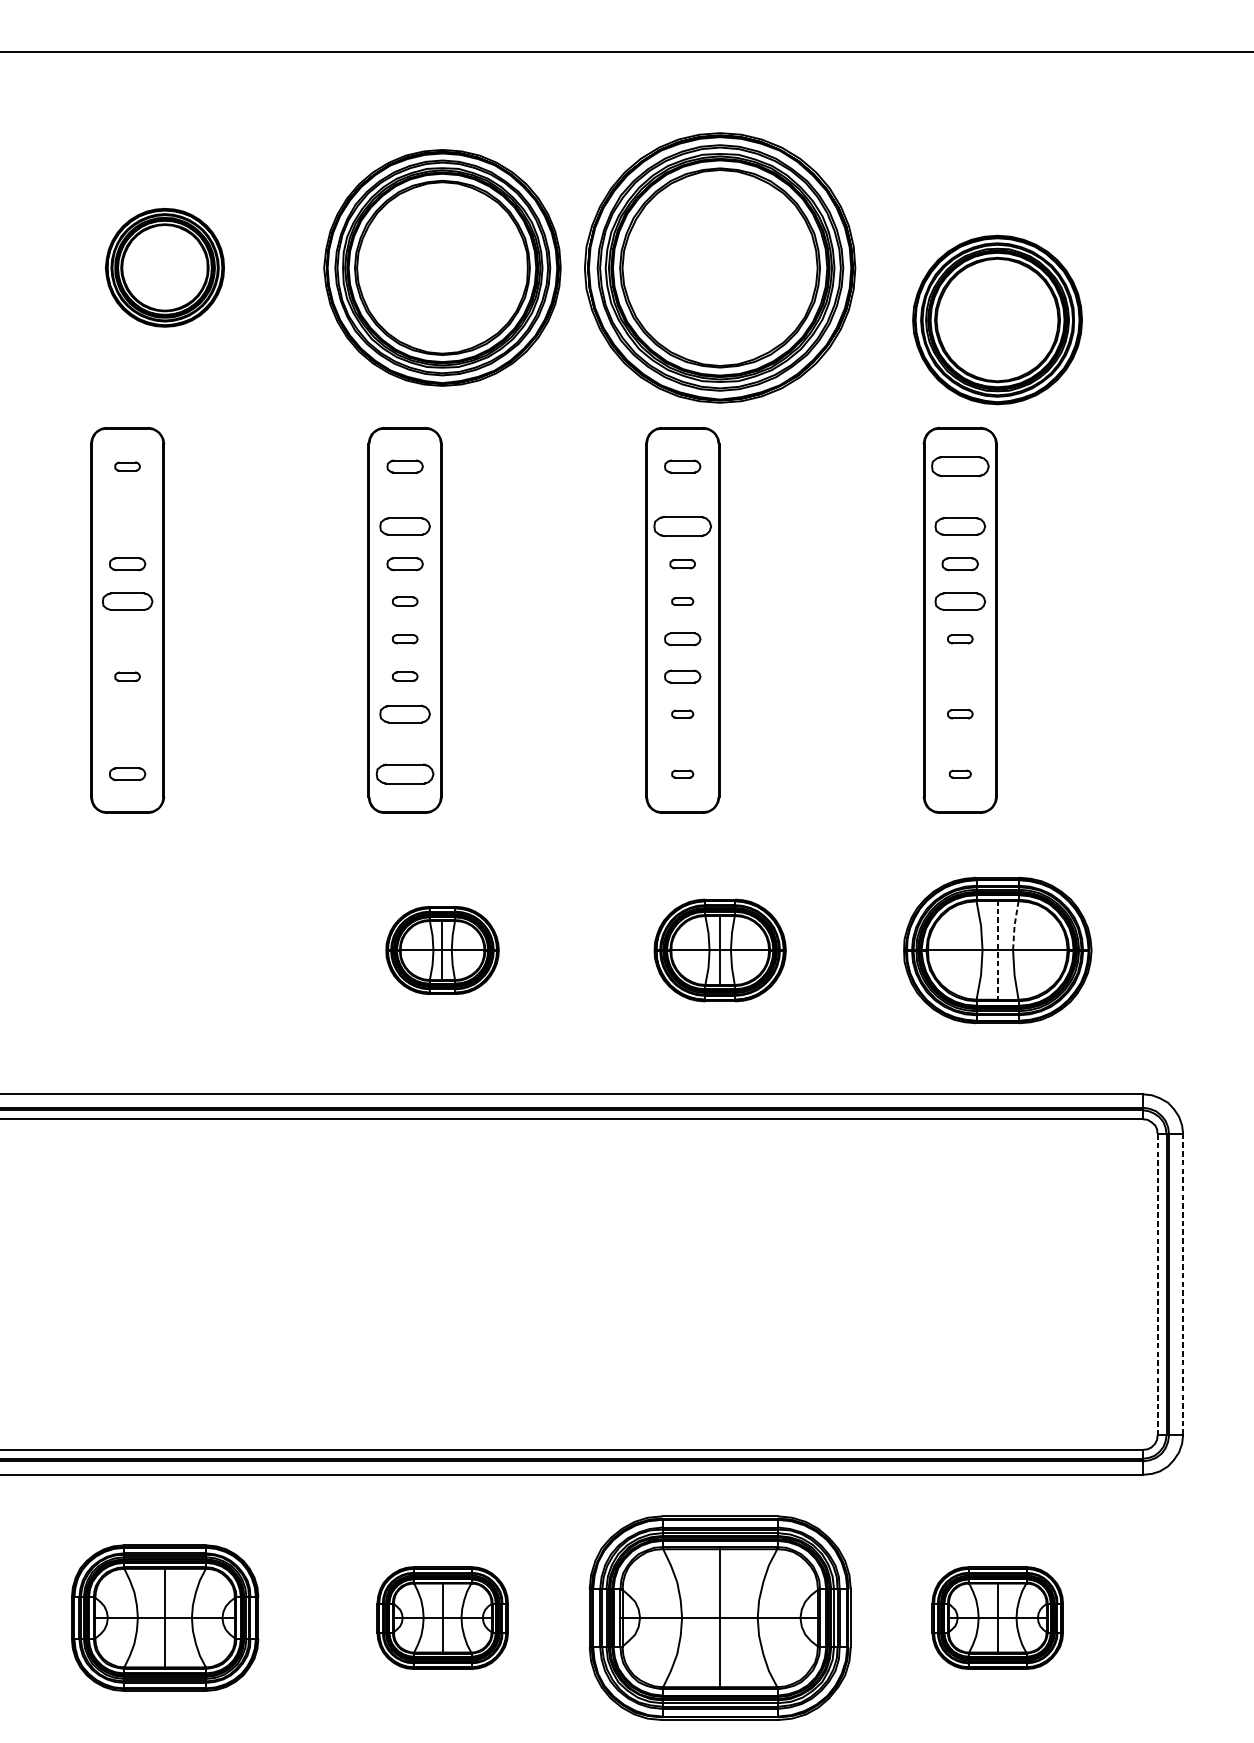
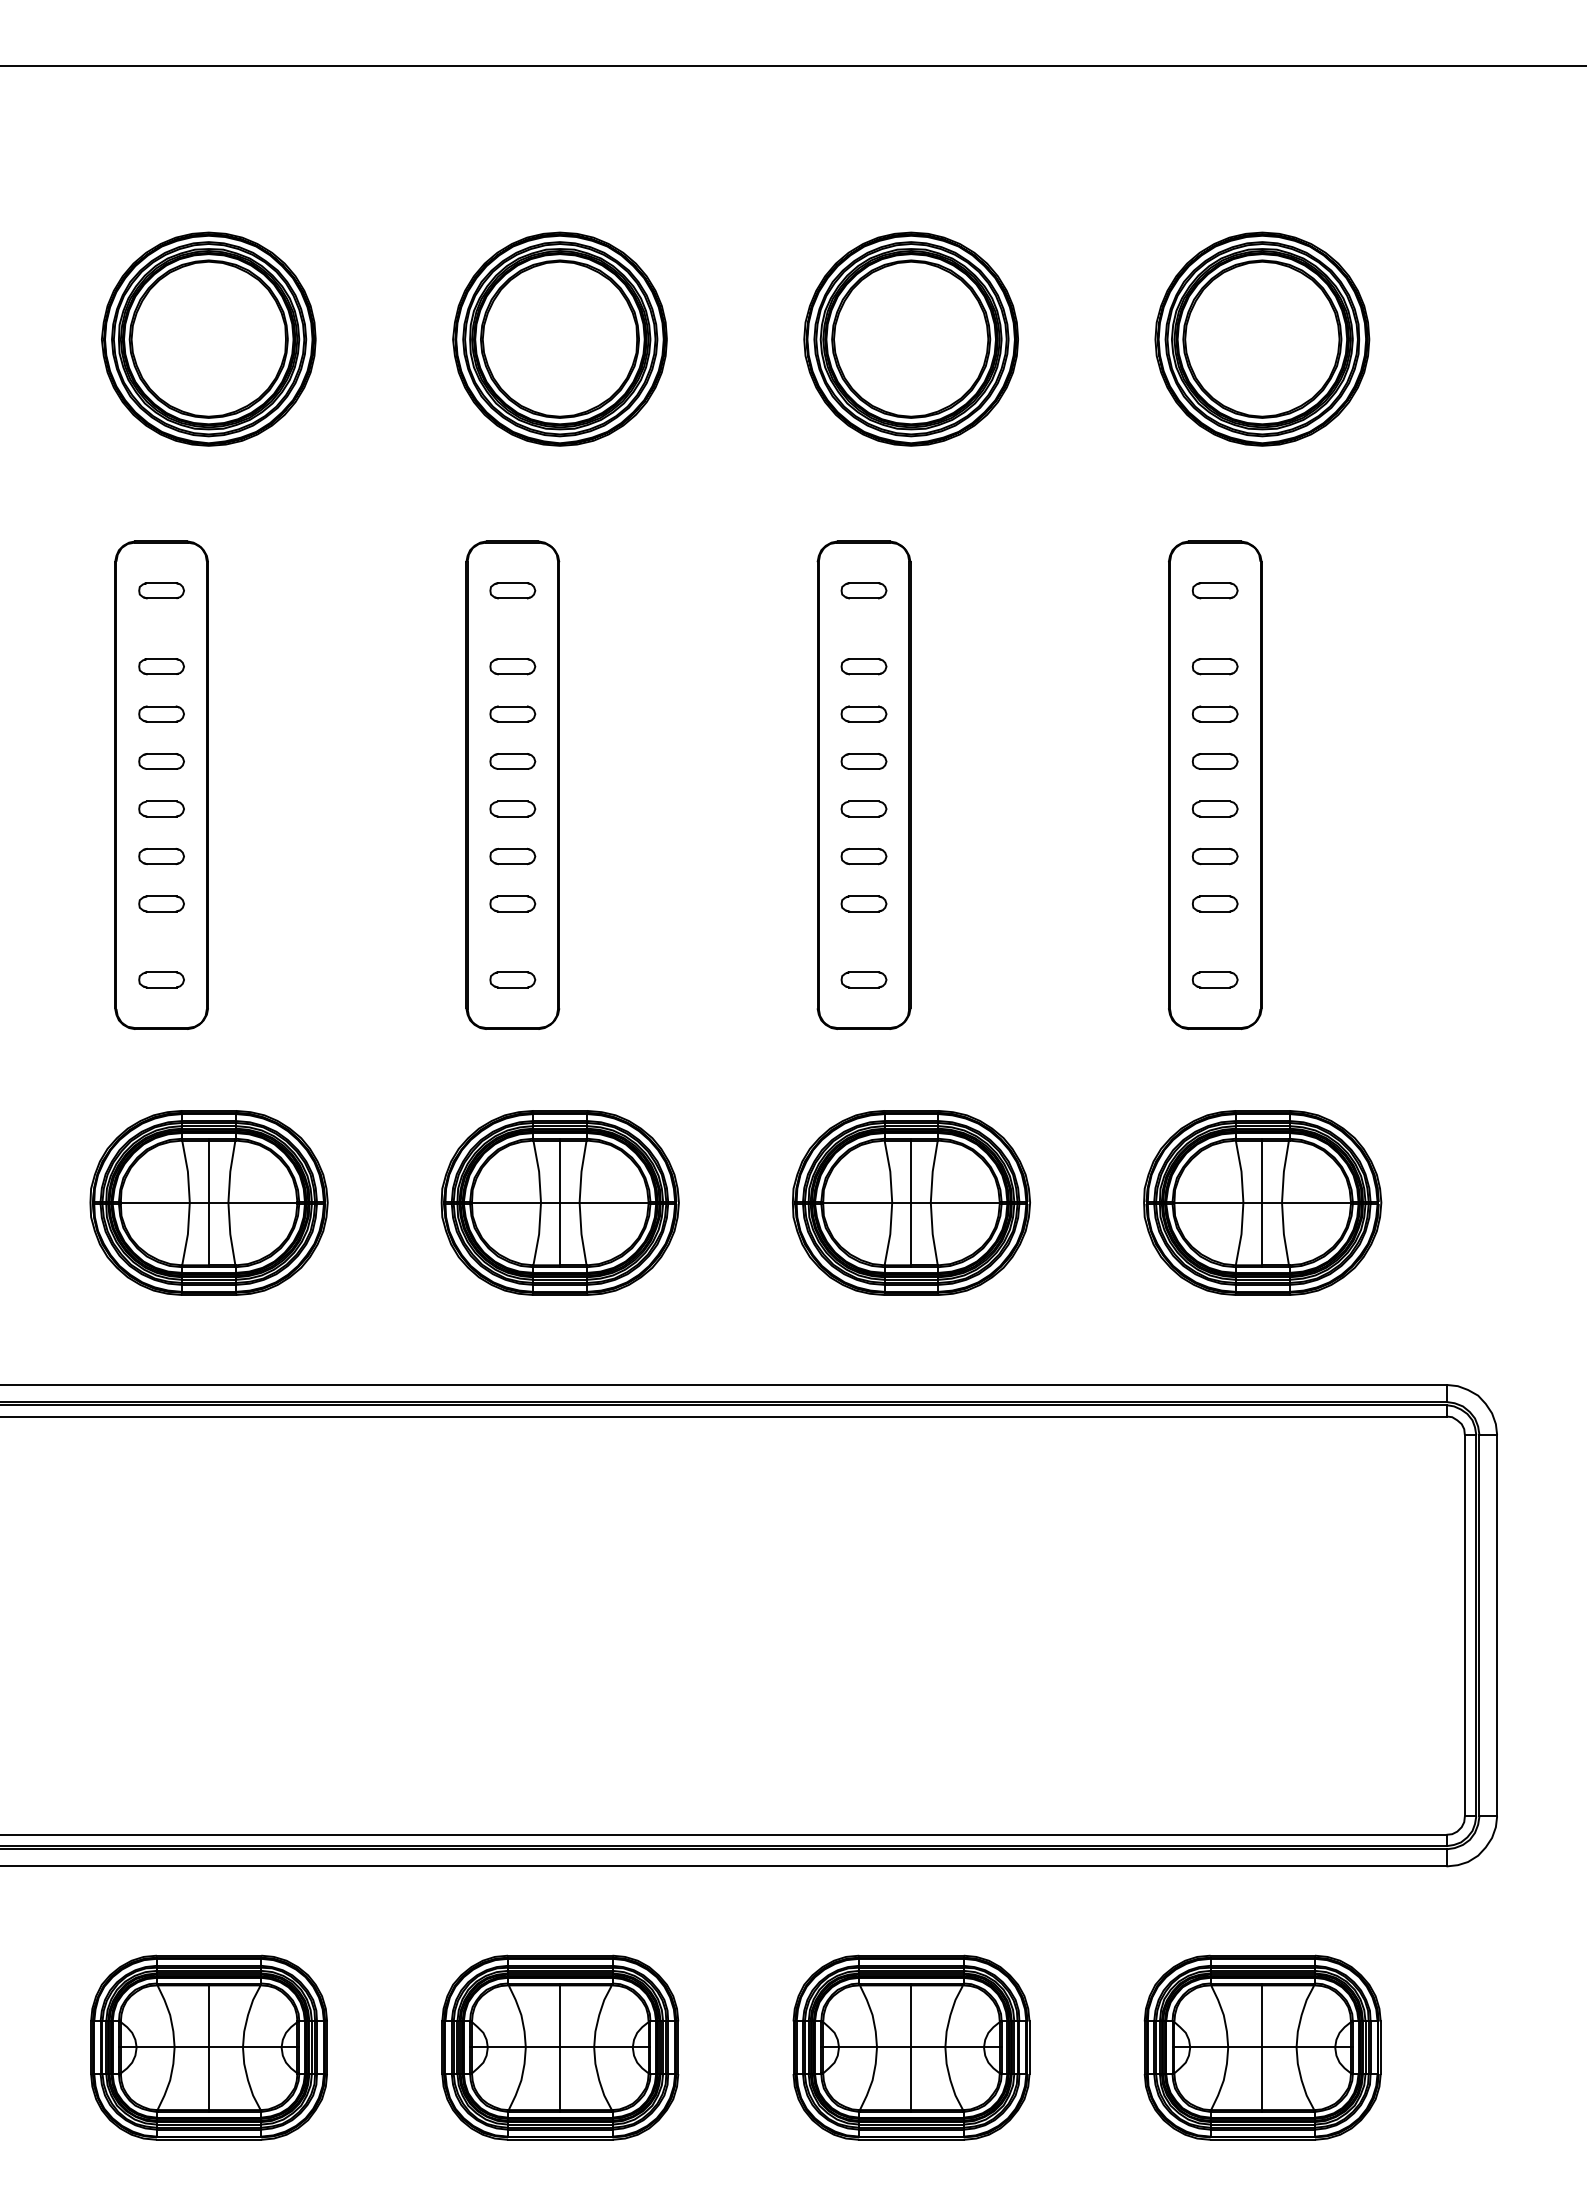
part: (164, 267) -> (208, 338), size x1.43
part: (442, 267) -> (559, 338), size x0.71
part: (719, 267) -> (910, 338), size x0.62
part: (997, 319) -> (1262, 338), moved
part: (127, 466) -> (161, 590), size x1.43
part: (959, 466) -> (1214, 590), size x0.62
part: (127, 526) -> (161, 666), added
part: (404, 526) -> (512, 666), size x0.71
part: (682, 526) -> (863, 666), size x0.62
part: (959, 526) -> (1214, 666), size x0.71
part: (682, 563) -> (863, 713), size x1.43
part: (127, 601) -> (161, 761), size x0.71
part: (404, 601) -> (512, 761), size x1.43
part: (682, 601) -> (863, 761), size x1.67
part: (959, 601) -> (1214, 761), size x0.71
part: (127, 638) -> (161, 808), added
part: (404, 638) -> (512, 808), size x1.43
part: (960, 638) -> (1215, 808), size x1.43
part: (127, 676) -> (161, 856), size x1.43
part: (404, 676) -> (512, 856), size x1.43
part: (959, 676) -> (1214, 856), added
part: (127, 713) -> (161, 903), added
part: (404, 713) -> (512, 903), size x0.71
part: (682, 713) -> (863, 903), size x1.67
part: (960, 713) -> (1215, 903), size x1.43
part: (404, 773) -> (512, 979), size x0.62
part: (682, 773) -> (863, 979), size x1.67
part: (960, 773) -> (1215, 979), size x1.67
line: (1014, 925) -> (1283, 1171), dashed -> solid
part: (164, 950) -> (208, 1202), added
part: (442, 950) -> (559, 1202), size x1.67
part: (720, 950) -> (911, 1202), size x1.43
line: (997, 950) -> (1262, 1202), dashed -> solid
line: (1157, 1284) -> (1464, 1625), dashed -> solid
line: (1183, 1284) -> (1497, 1625), dashed -> solid
part: (442, 1617) -> (560, 2047), size x1.43
part: (720, 1617) -> (911, 2047), size x0.71
part: (997, 1617) -> (1262, 2047), size x1.43

